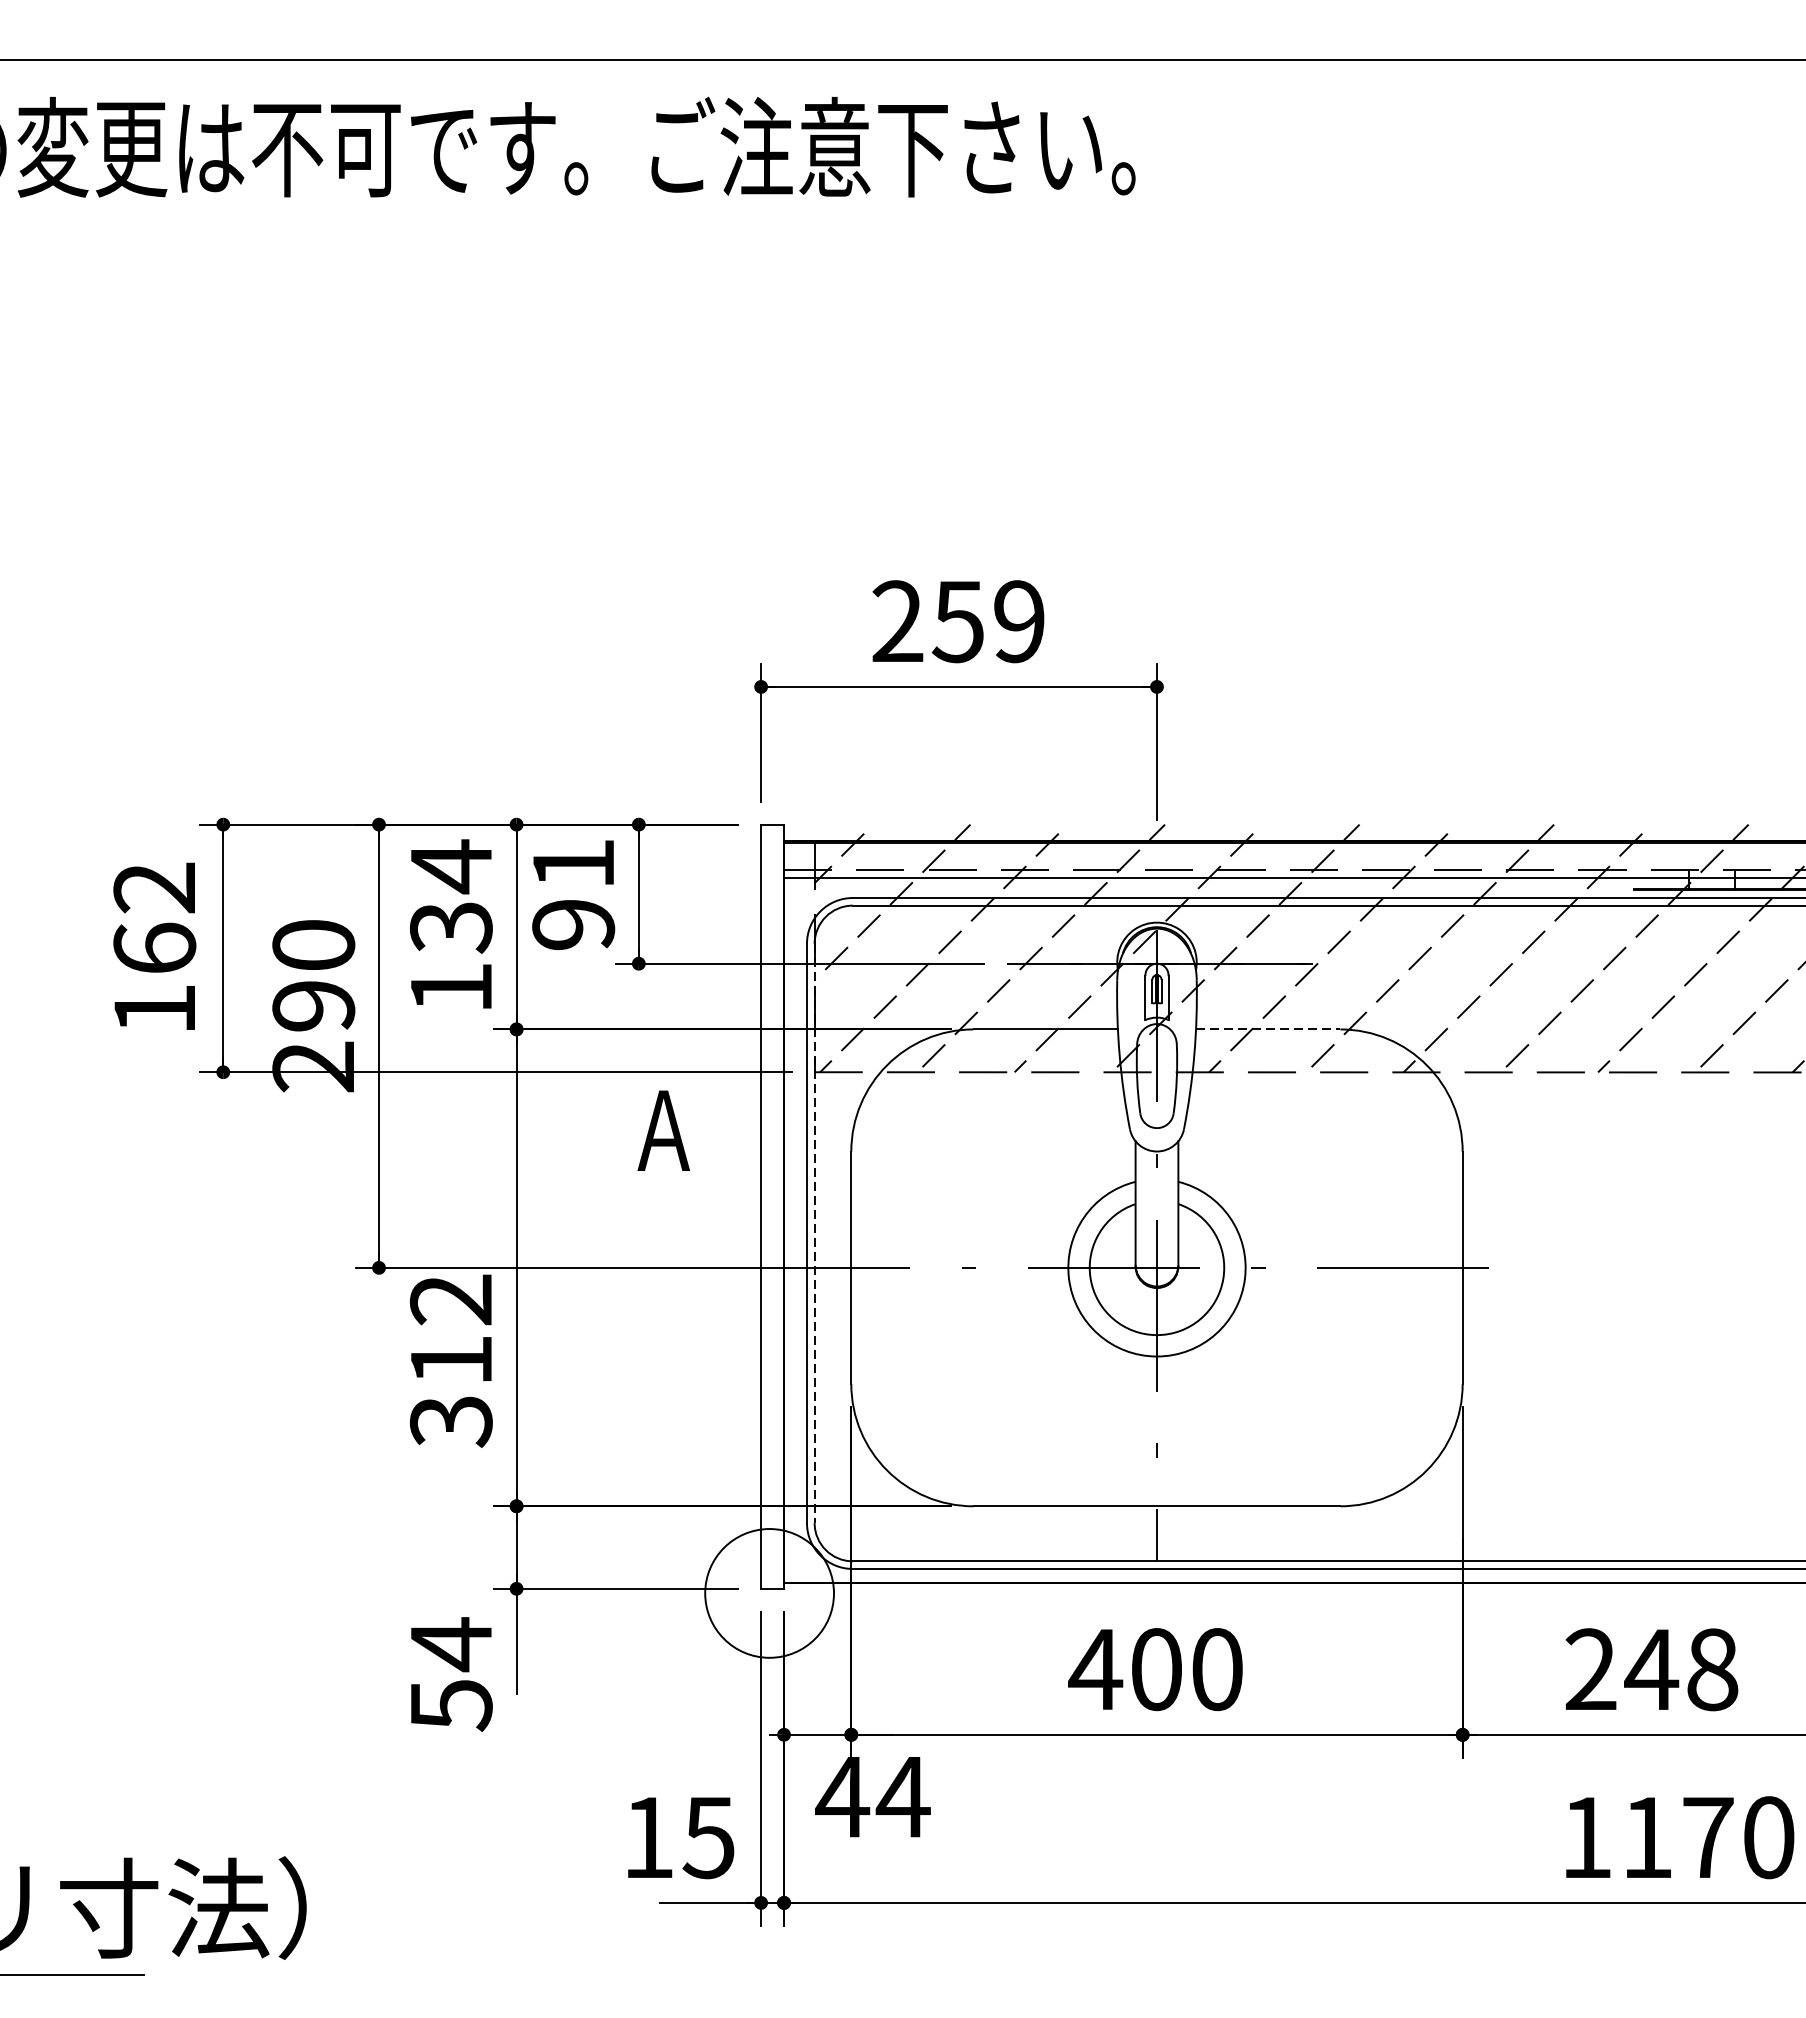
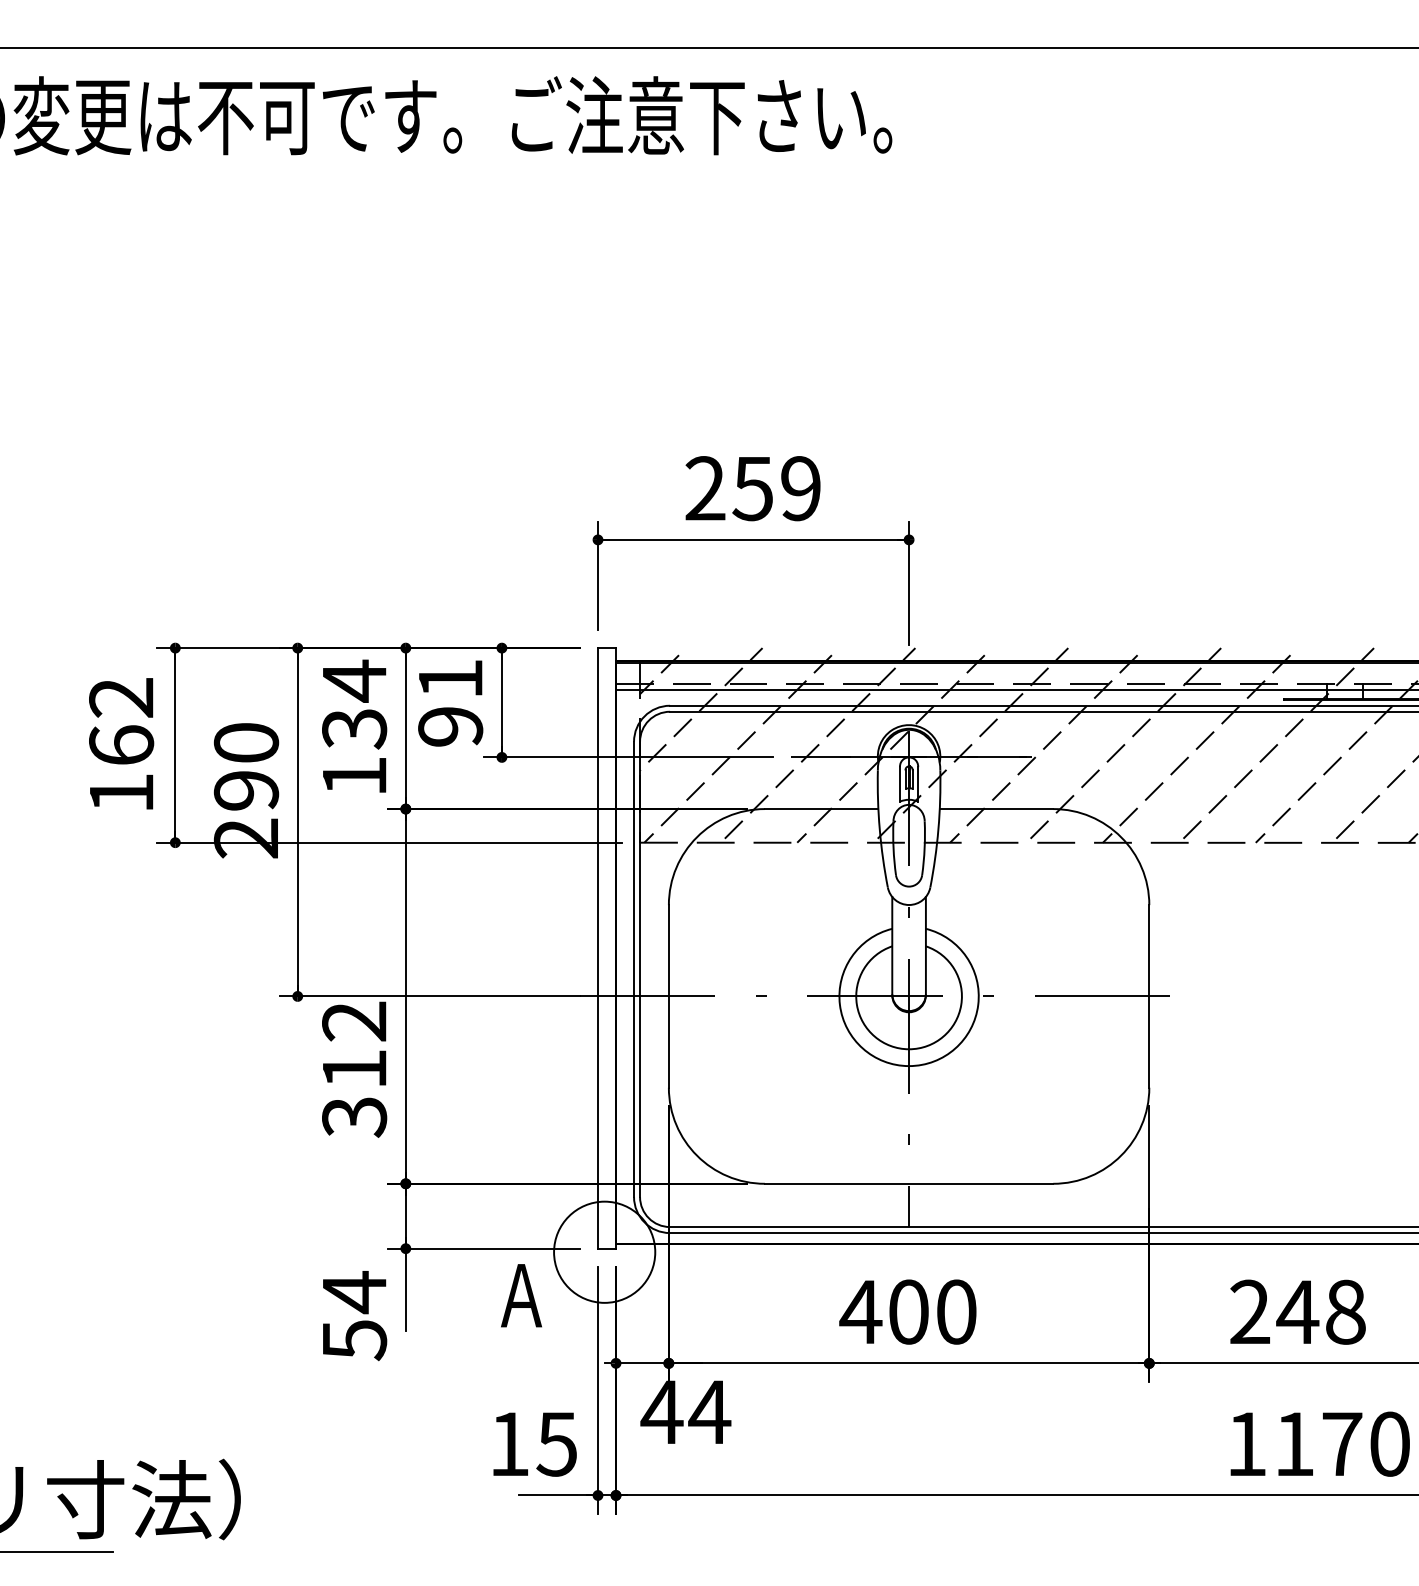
line: (1268, 1029) -> (996, 809), dashed -> solid
text: (663, 1130) -> (521, 1295), moved
line: (815, 1233) -> (640, 969), dashed -> solid

